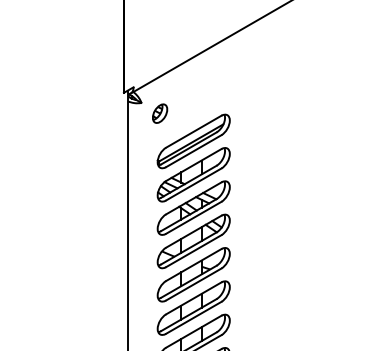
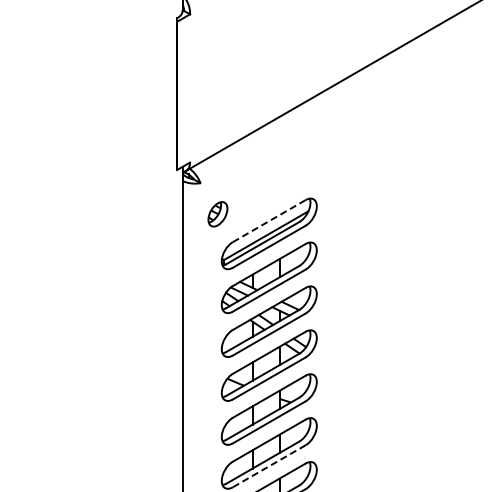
part: (159, 113) -> (217, 214), moved
line: (193, 131) -> (269, 220), solid -> dashed
line: (193, 318) -> (268, 466), solid -> dashed

